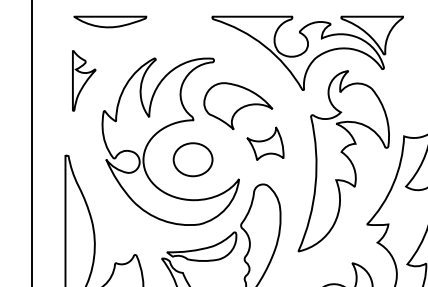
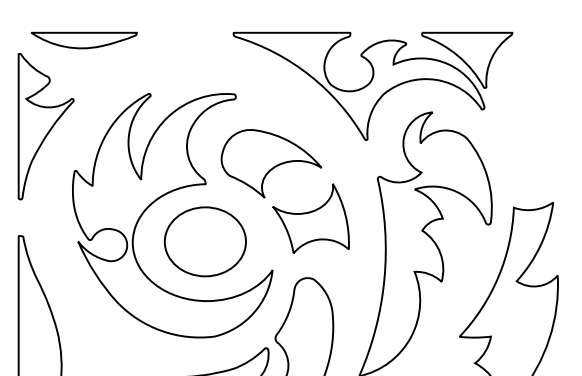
part: (83, 80) -> (45, 126), size x1.67
part: (265, 143) -> (311, 218), size x1.43
part: (192, 159) -> (204, 241), size x1.43

